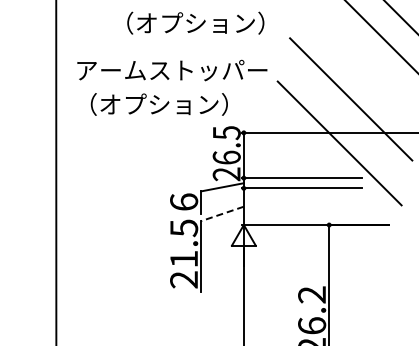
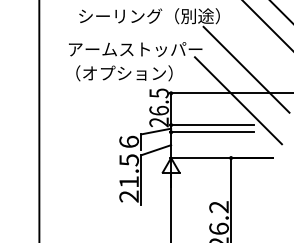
text: (213, 22) -> (149, 15), （オプション） -> シーリング（別途）
text: (172, 70) -> (135, 49), moved
text: (158, 104) -> (123, 73), moved
line: (222, 213) -> (156, 149), dashed -> solid

